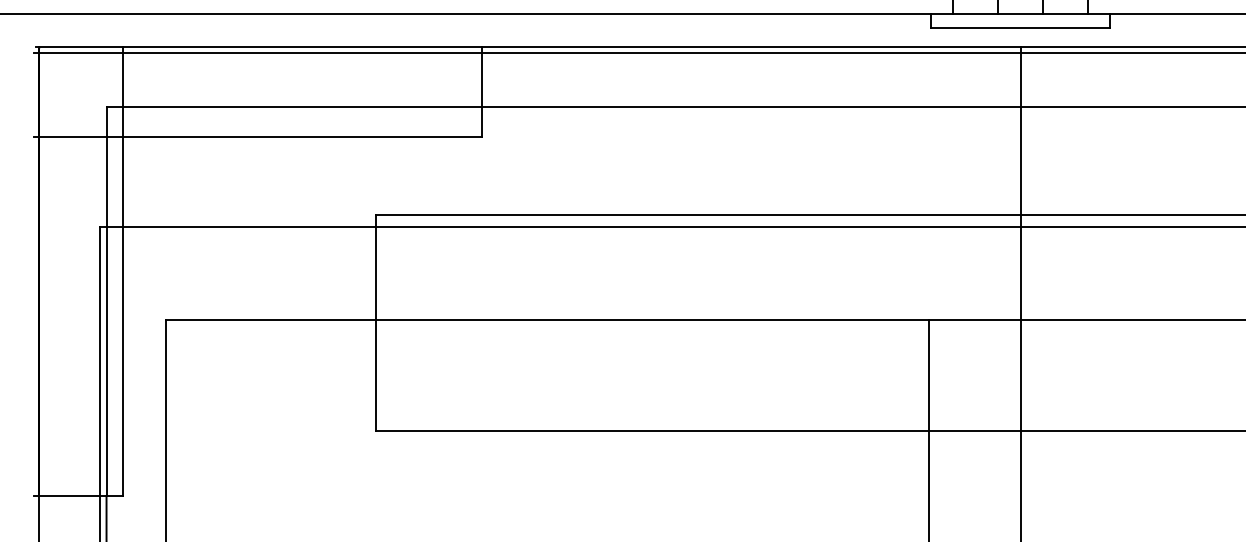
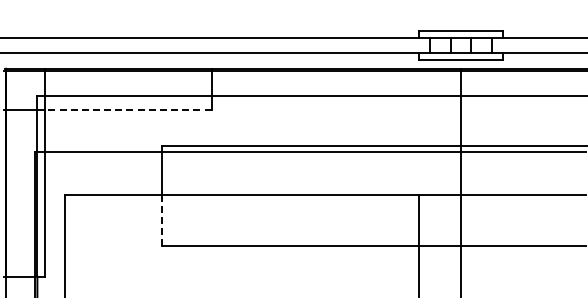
line: (300, 137) -> (127, 110), solid -> dashed
line: (376, 374) -> (162, 220), solid -> dashed

